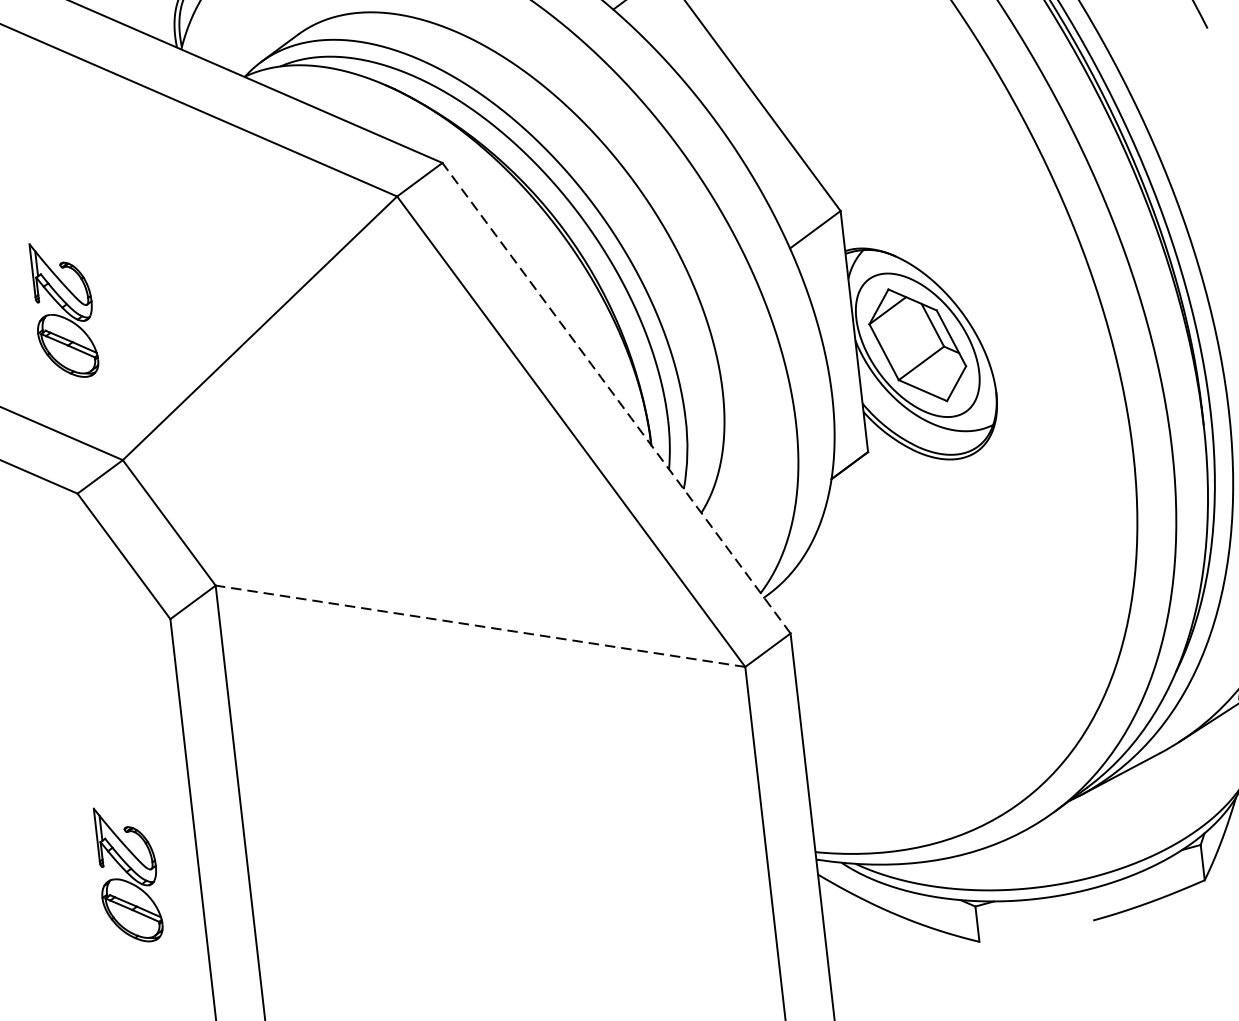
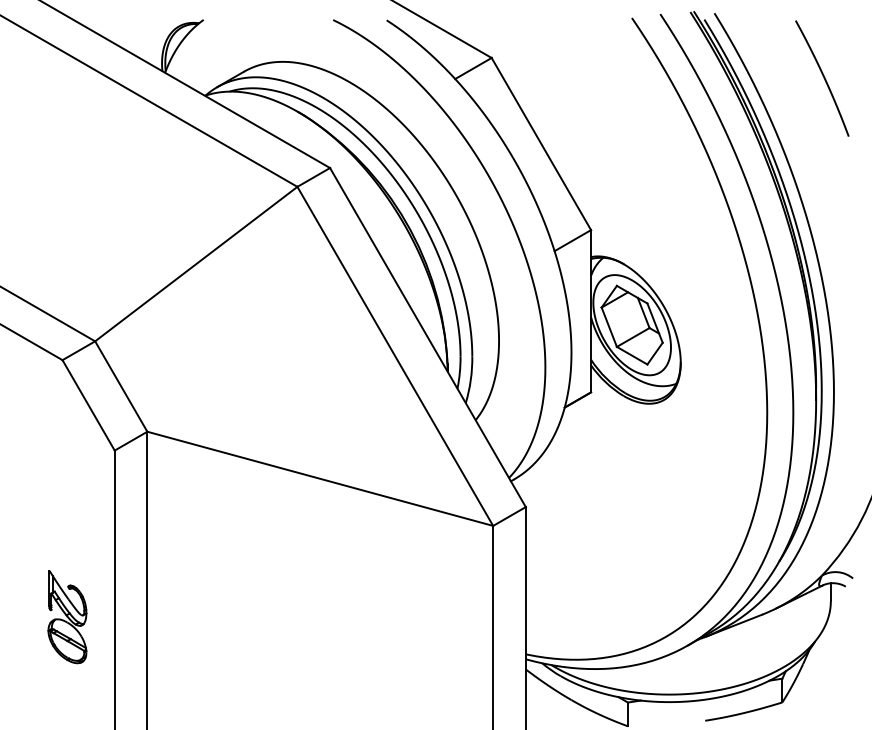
part: (64, 310) -> (67, 237), removed
line: (615, 398) -> (427, 337), dashed -> solid
line: (479, 625) -> (319, 478), dashed -> solid

